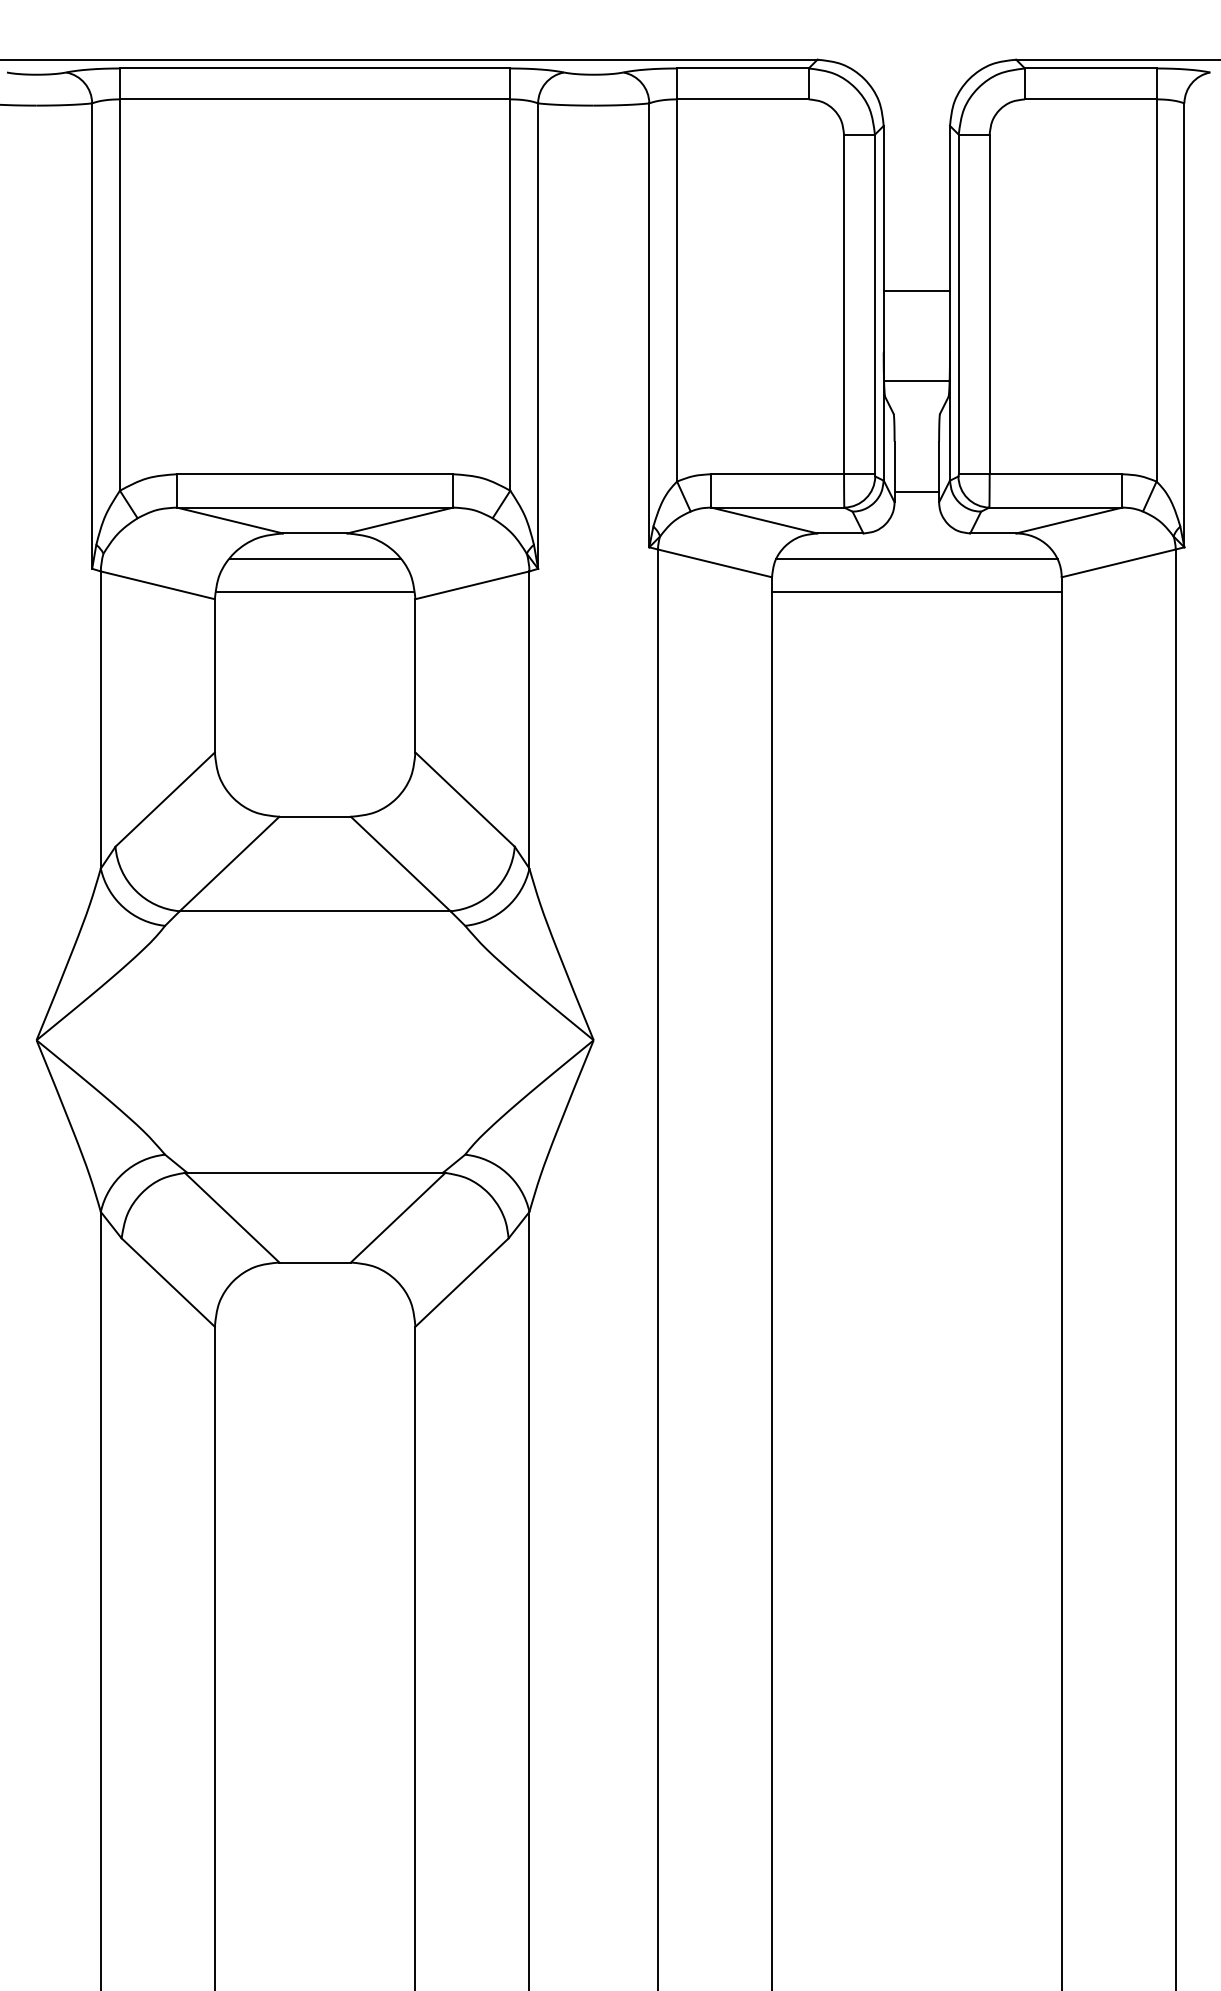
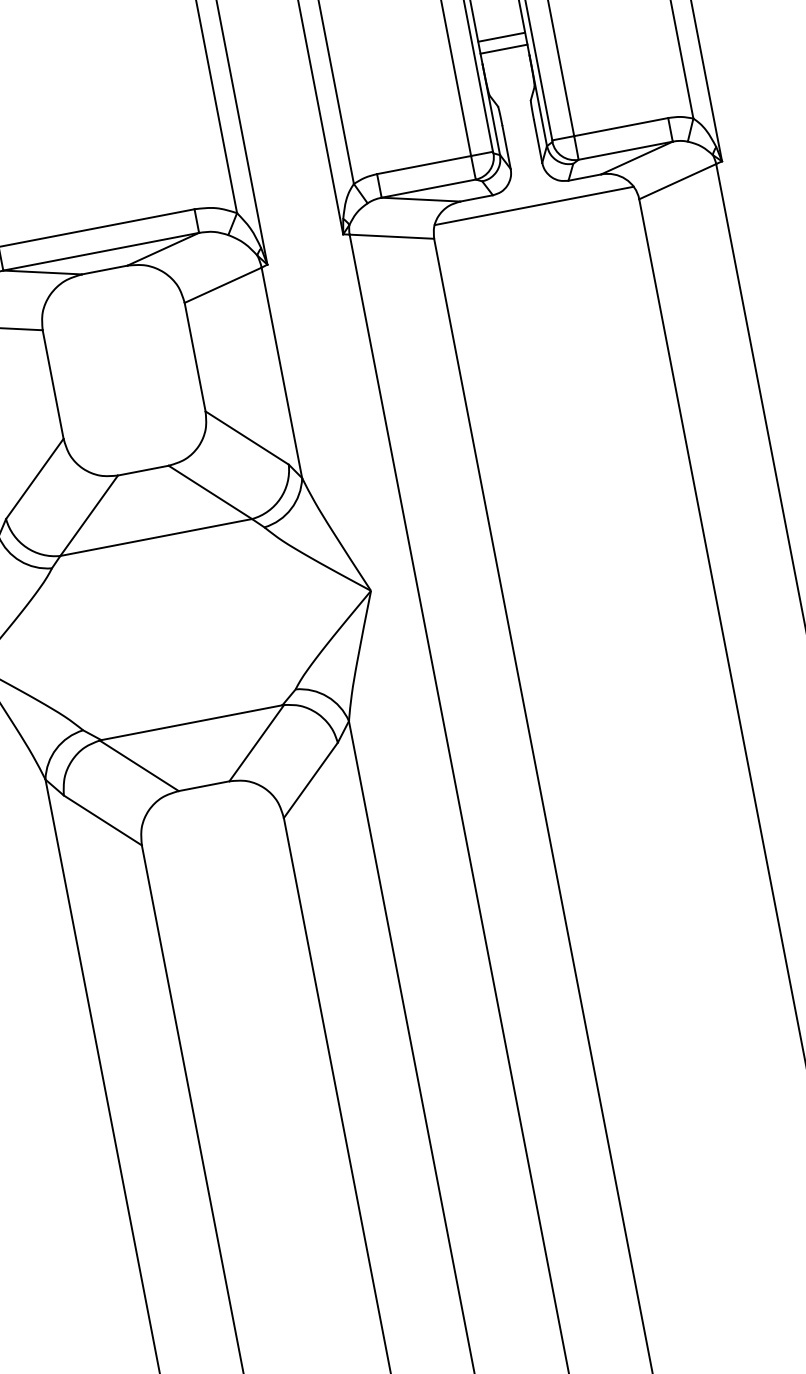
line: (916, 291) -> (503, 49), moved
line: (916, 380) -> (501, 37), moved
line: (916, 491) -> (524, 158), removed
line: (314, 558) -> (107, 287), removed
line: (315, 592) -> (113, 311), removed
line: (916, 592) -> (538, 229), removed

